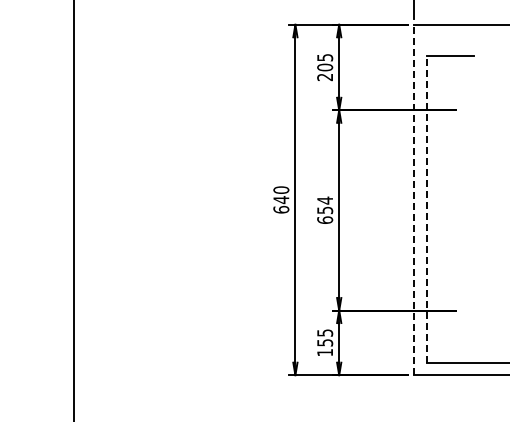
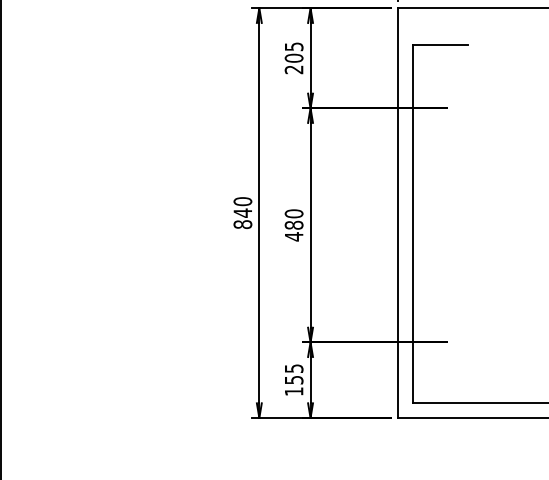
line: (414, 199) -> (398, 212), dashed -> solid
line: (426, 208) -> (412, 223), dashed -> solid
text: (281, 209) -> (243, 224), 640 -> 840
text: (325, 210) -> (294, 225), 654 -> 480

